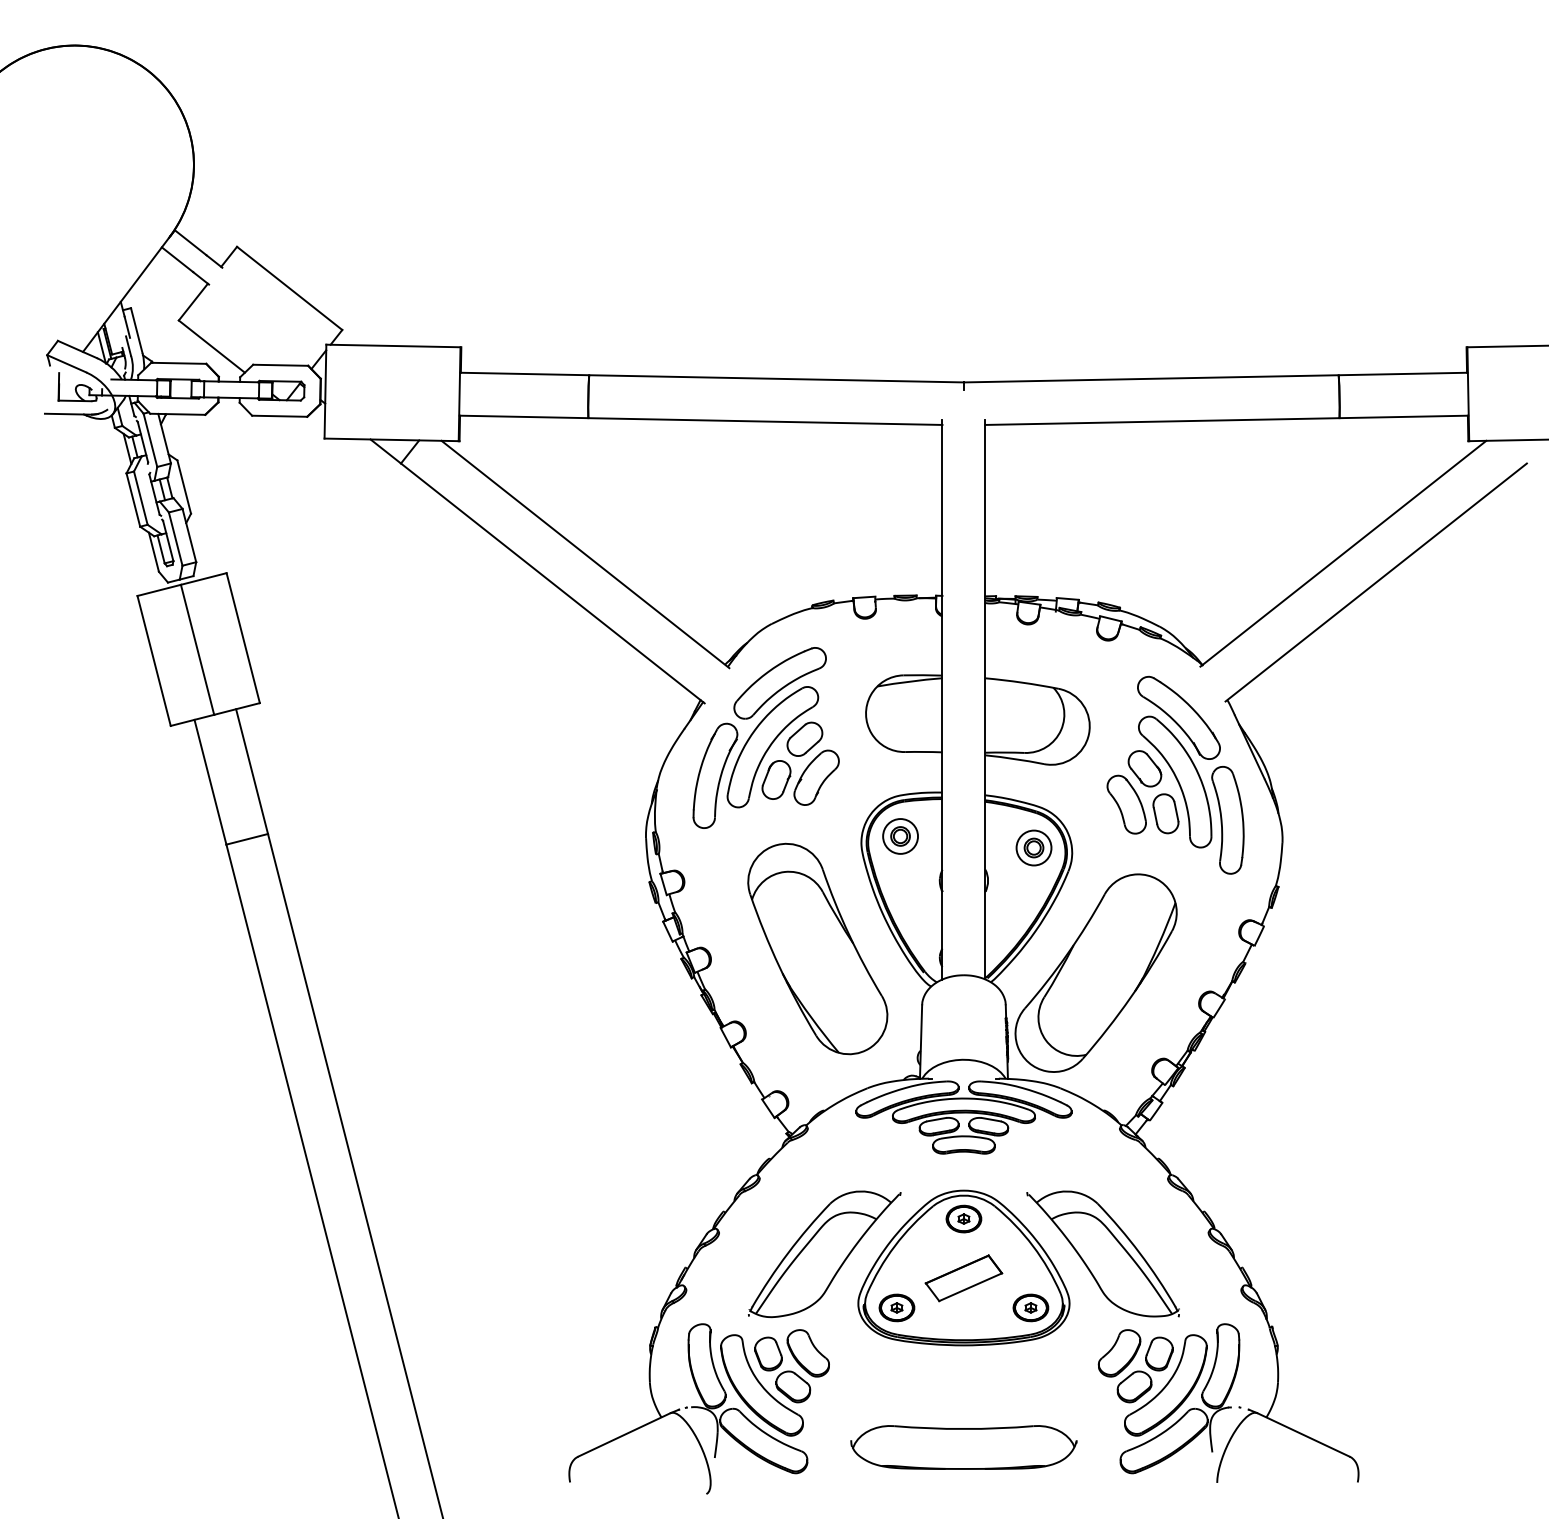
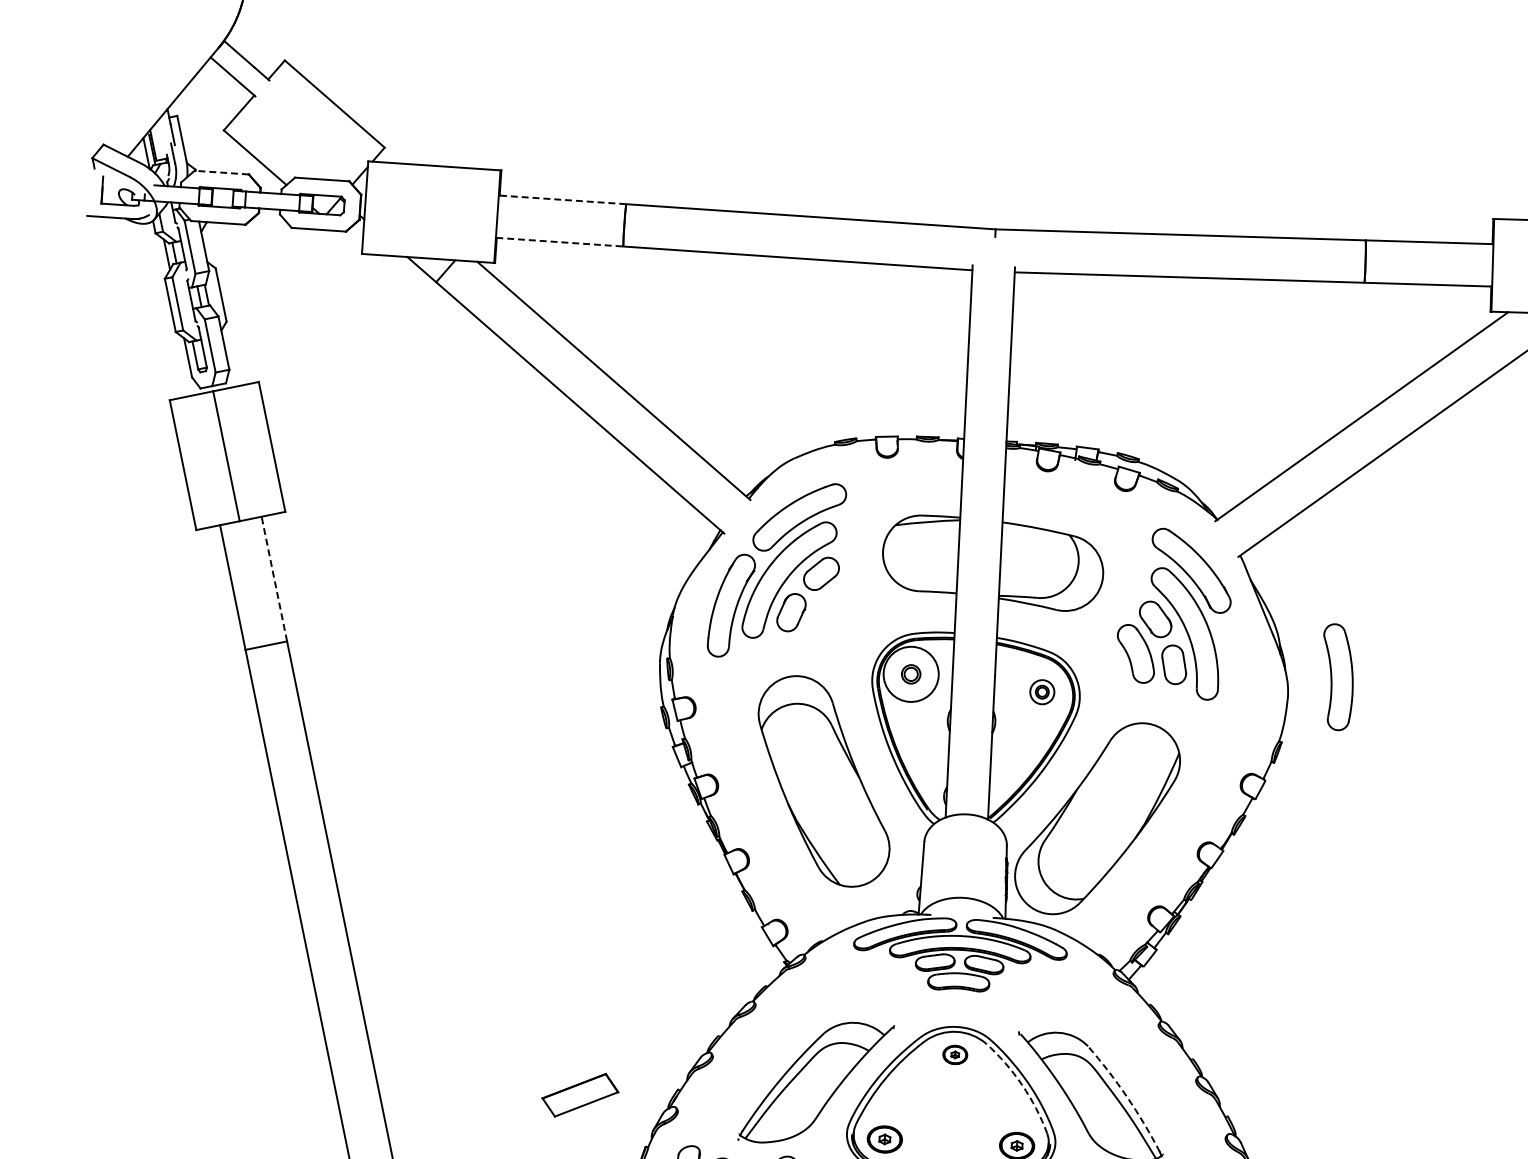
line: (178, 363) -> (221, 172), solid -> dashed
line: (524, 373) -> (562, 199), solid -> dashed
line: (524, 416) -> (560, 241), solid -> dashed
line: (251, 771) -> (273, 578), solid -> dashed
part: (816, 777) -> (831, 612), removed
part: (1227, 820) -> (1337, 677), moved
circle: (900, 836) -> (911, 674), size x1.6
part: (1033, 847) -> (1041, 691), size x0.7
part: (963, 1218) -> (954, 1054), size x0.7
arc: (1033, 1246) -> (1022, 1085), solid -> dashed
arc: (1139, 1253) -> (1126, 1097), solid -> dashed
part: (963, 1278) -> (579, 1095), moved

